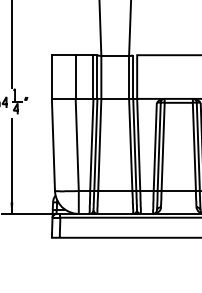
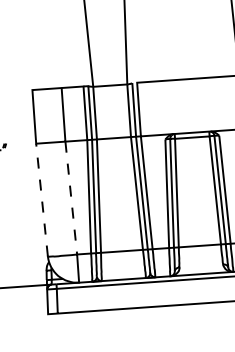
line: (53, 144) -> (42, 199), solid -> dashed
line: (77, 145) -> (71, 198), solid -> dashed

